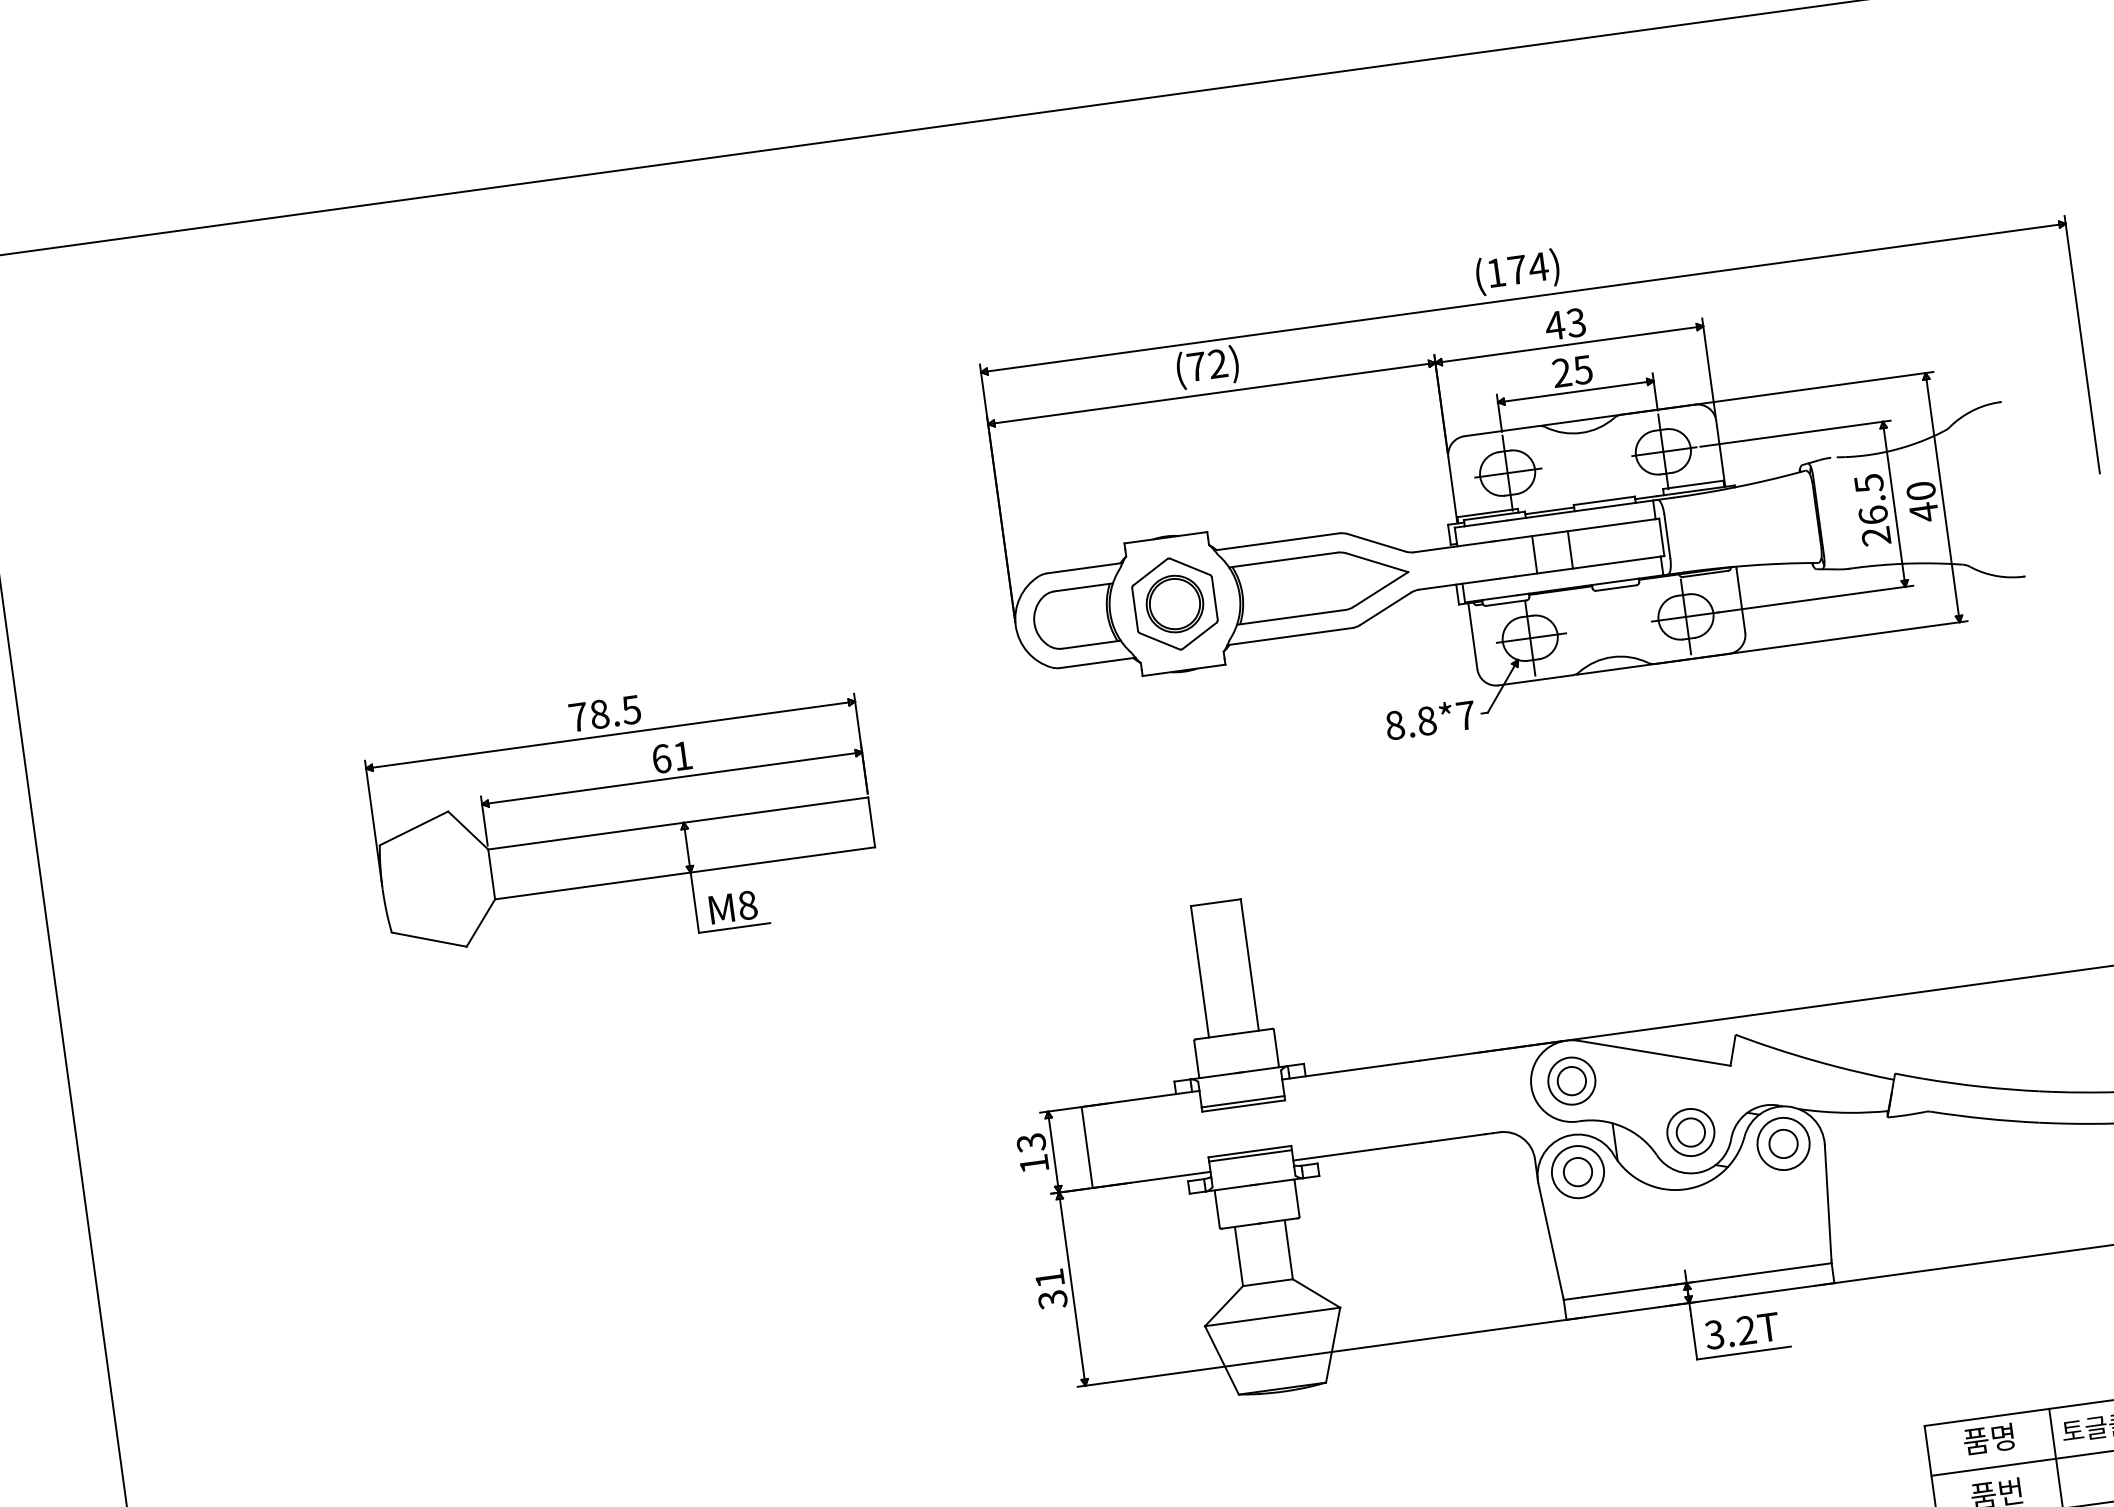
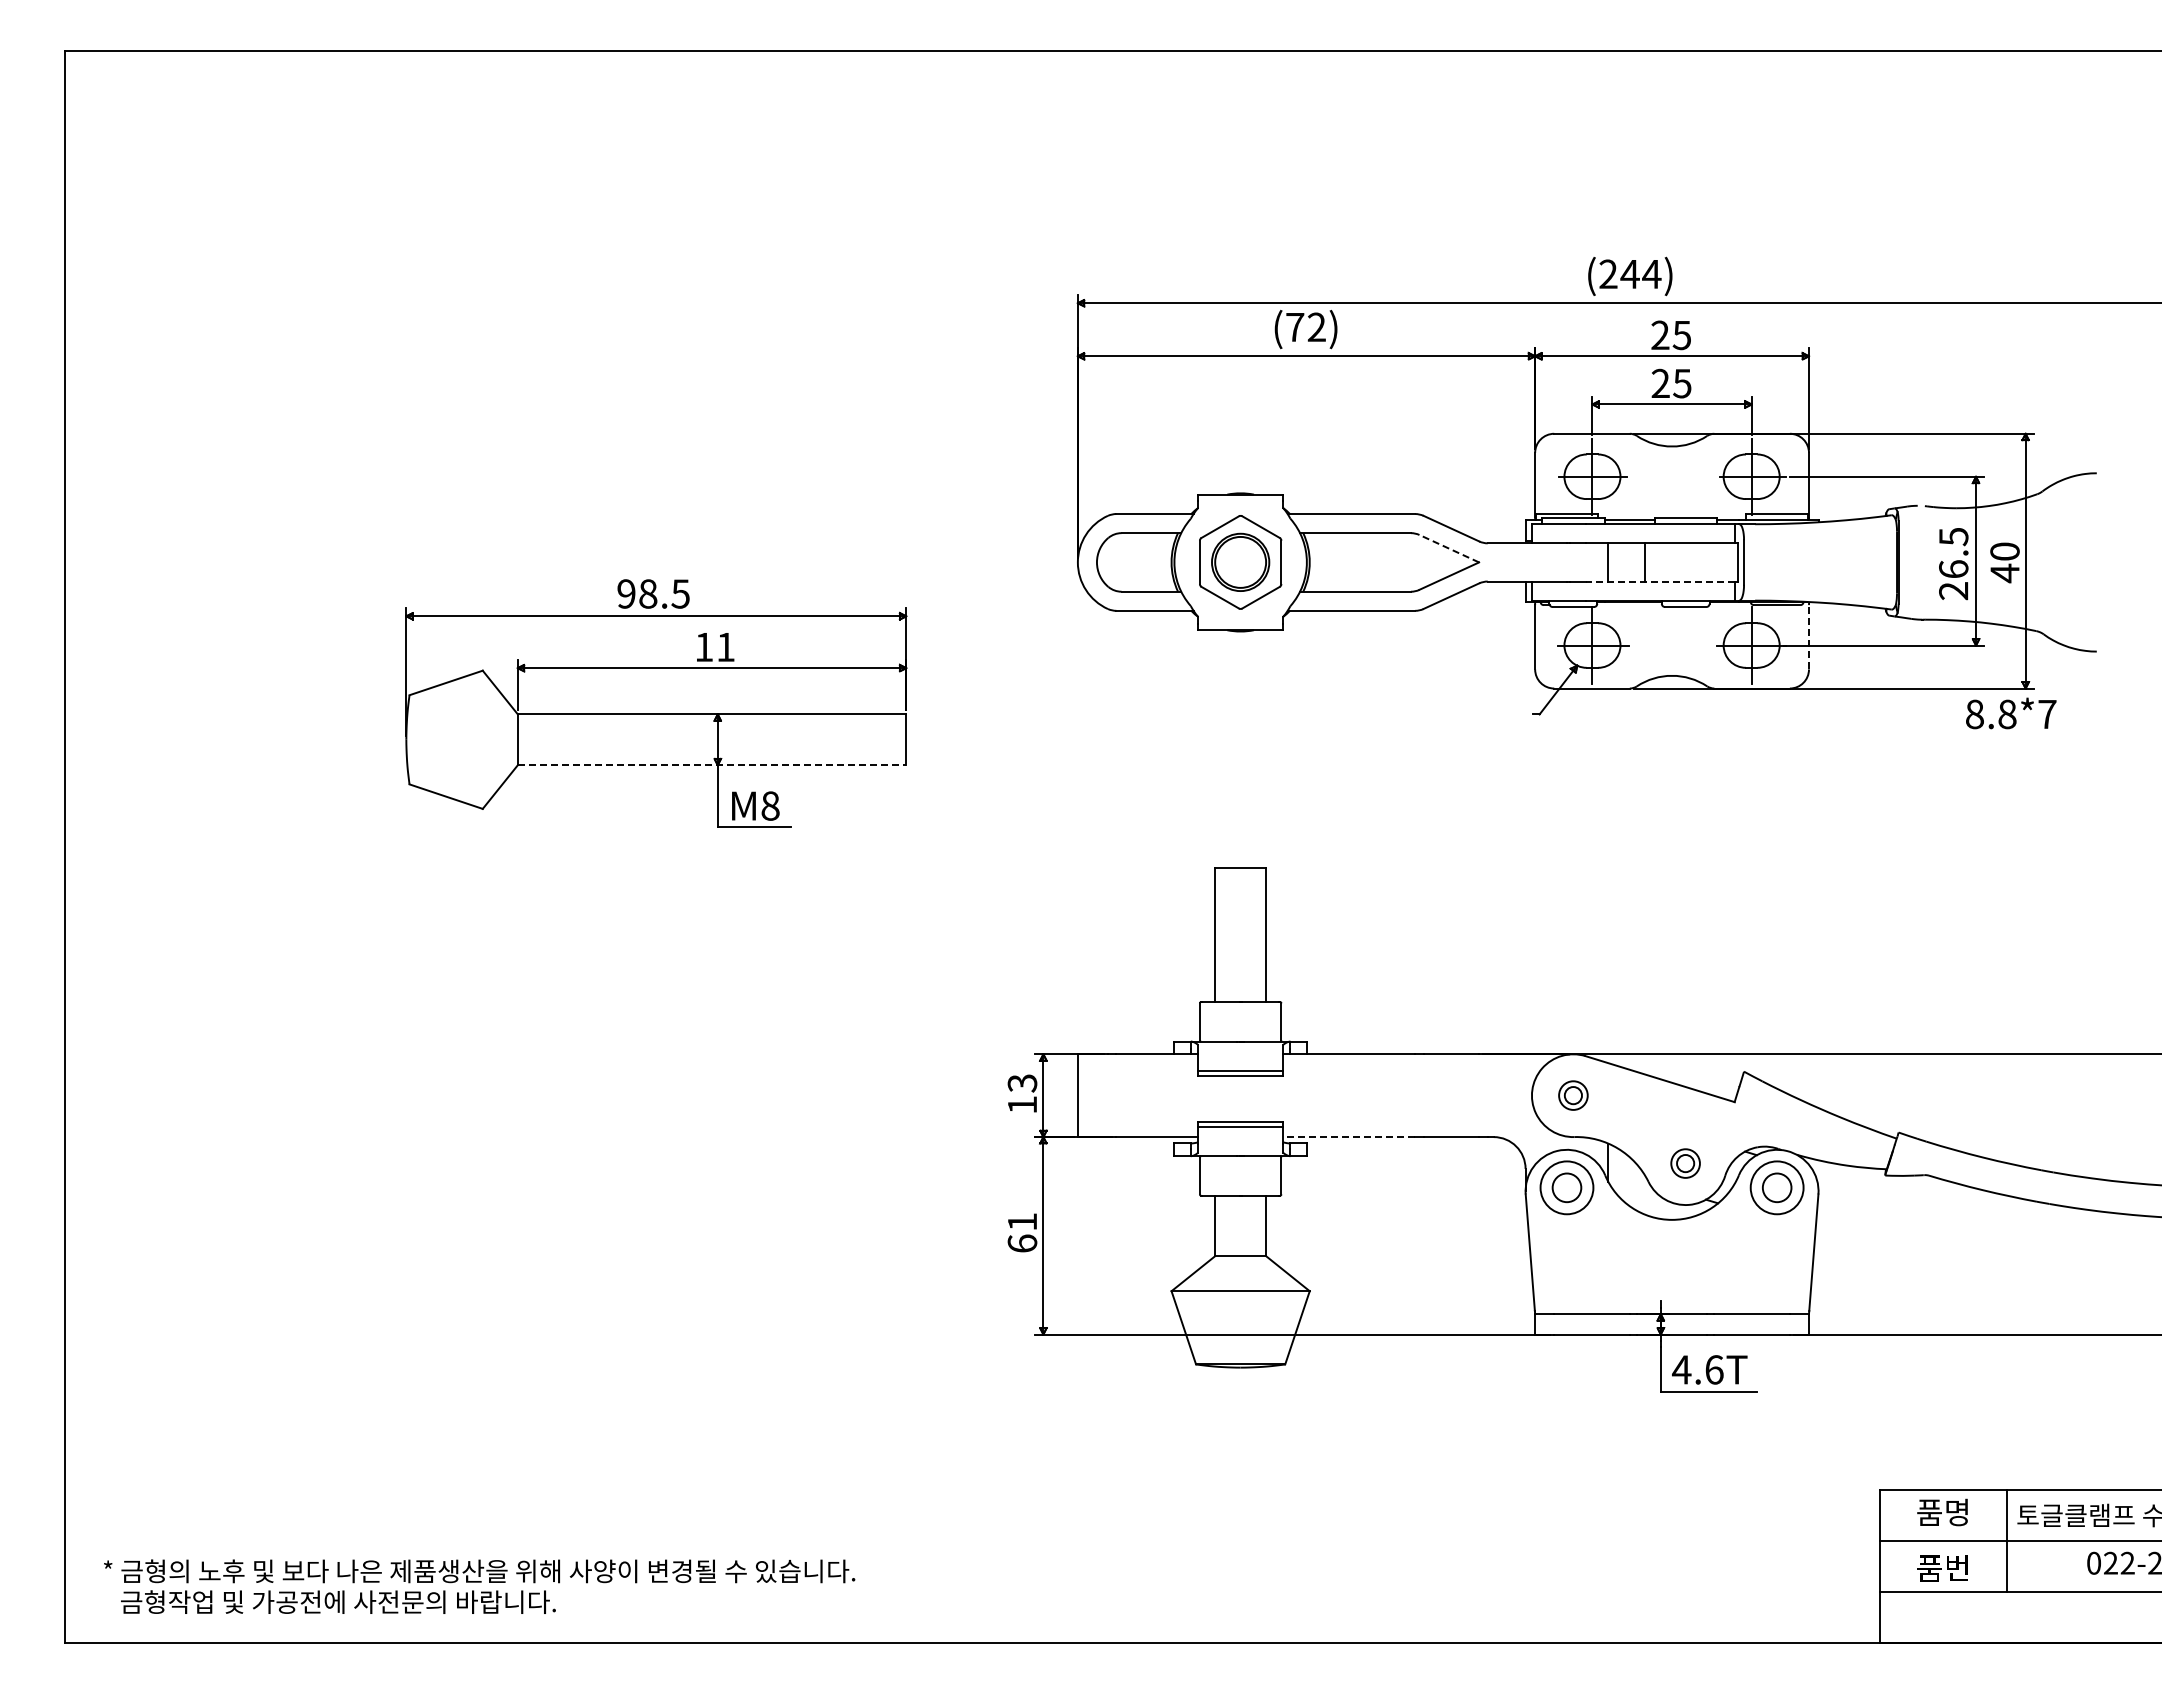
text: (1506, 270) -> (1619, 273), (174) -> (244)
text: (1564, 323) -> (1670, 334), 43 -> 25
line: (1377, 562) -> (1449, 548), solid -> dashed
line: (1588, 566) -> (1660, 581), solid -> dashed
line: (1741, 600) -> (1809, 636), solid -> dashed
text: (578, 716) -> (626, 593), 78.5 -> 98.5
text: (1430, 719) -> (2011, 713), moved
text: (661, 758) -> (704, 646), 61 -> 11
line: (685, 873) -> (712, 765), solid -> dashed
part: (1571, 1080) -> (1573, 1095), size x0.6
part: (1690, 1132) -> (1685, 1163), size x0.6
line: (1357, 1152) -> (1348, 1137), solid -> dashed
text: (1052, 1299) -> (1022, 1243), 31 -> 61
text: (1730, 1332) -> (1697, 1369), 3.2T -> 4.6T

